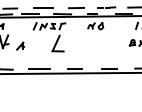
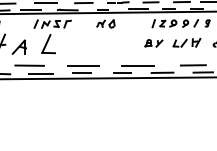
part: (57, 43) -> (48, 44), moved
part: (19, 45) -> (18, 46), size x1.67
line: (29, 62) -> (29, 65), added
line: (76, 62) -> (83, 65), added
line: (122, 62) -> (137, 65), added

